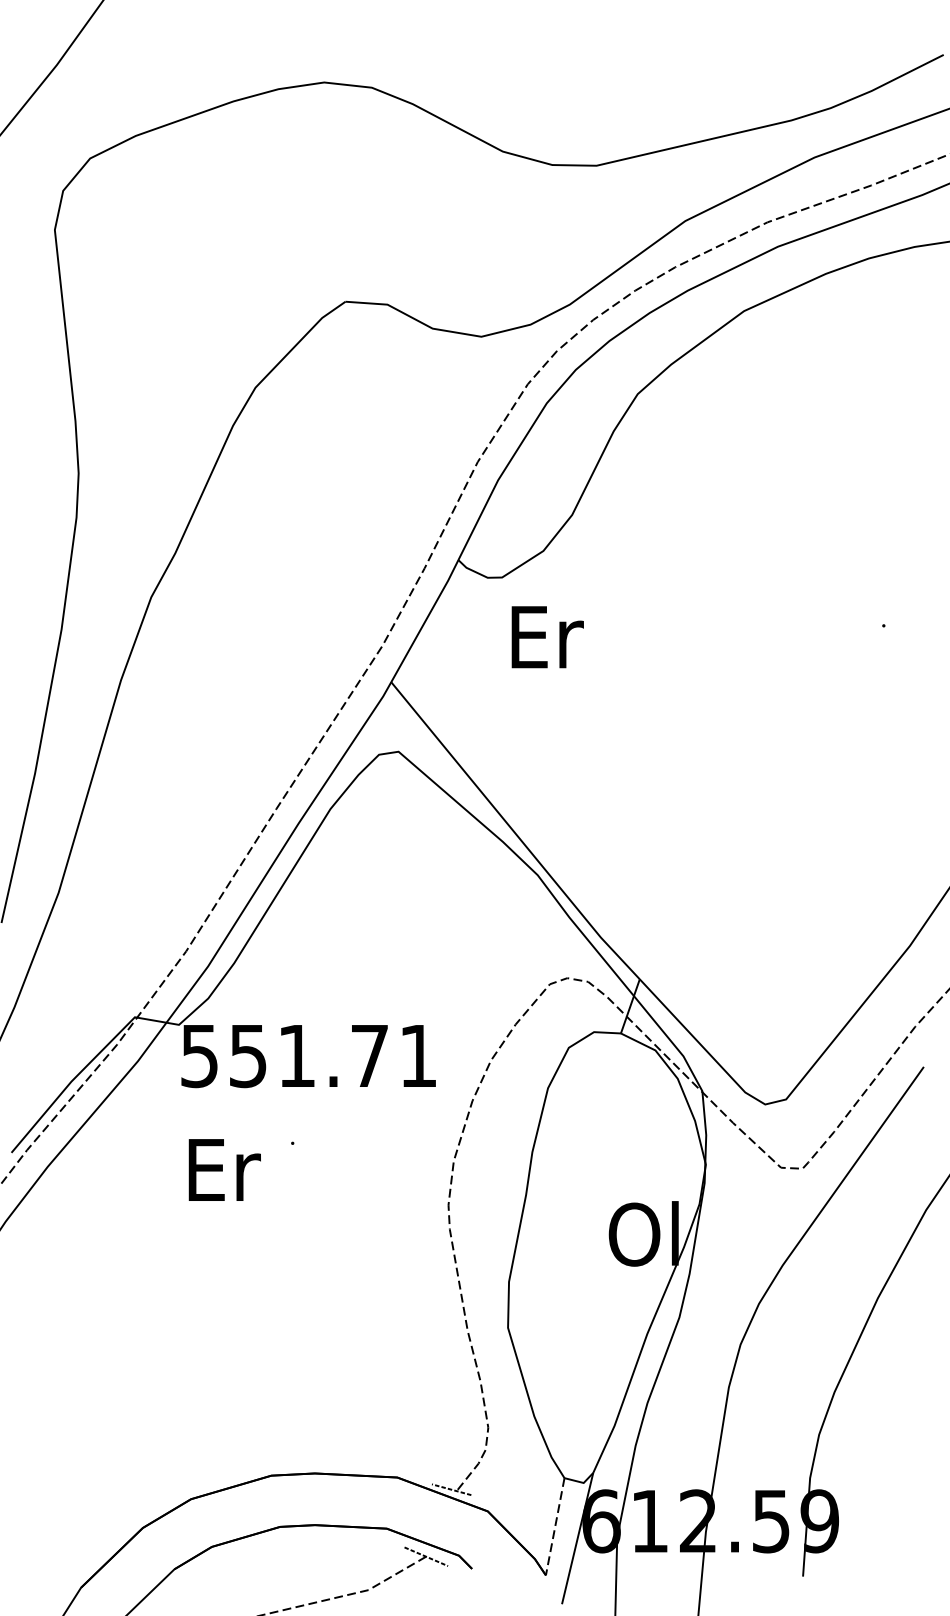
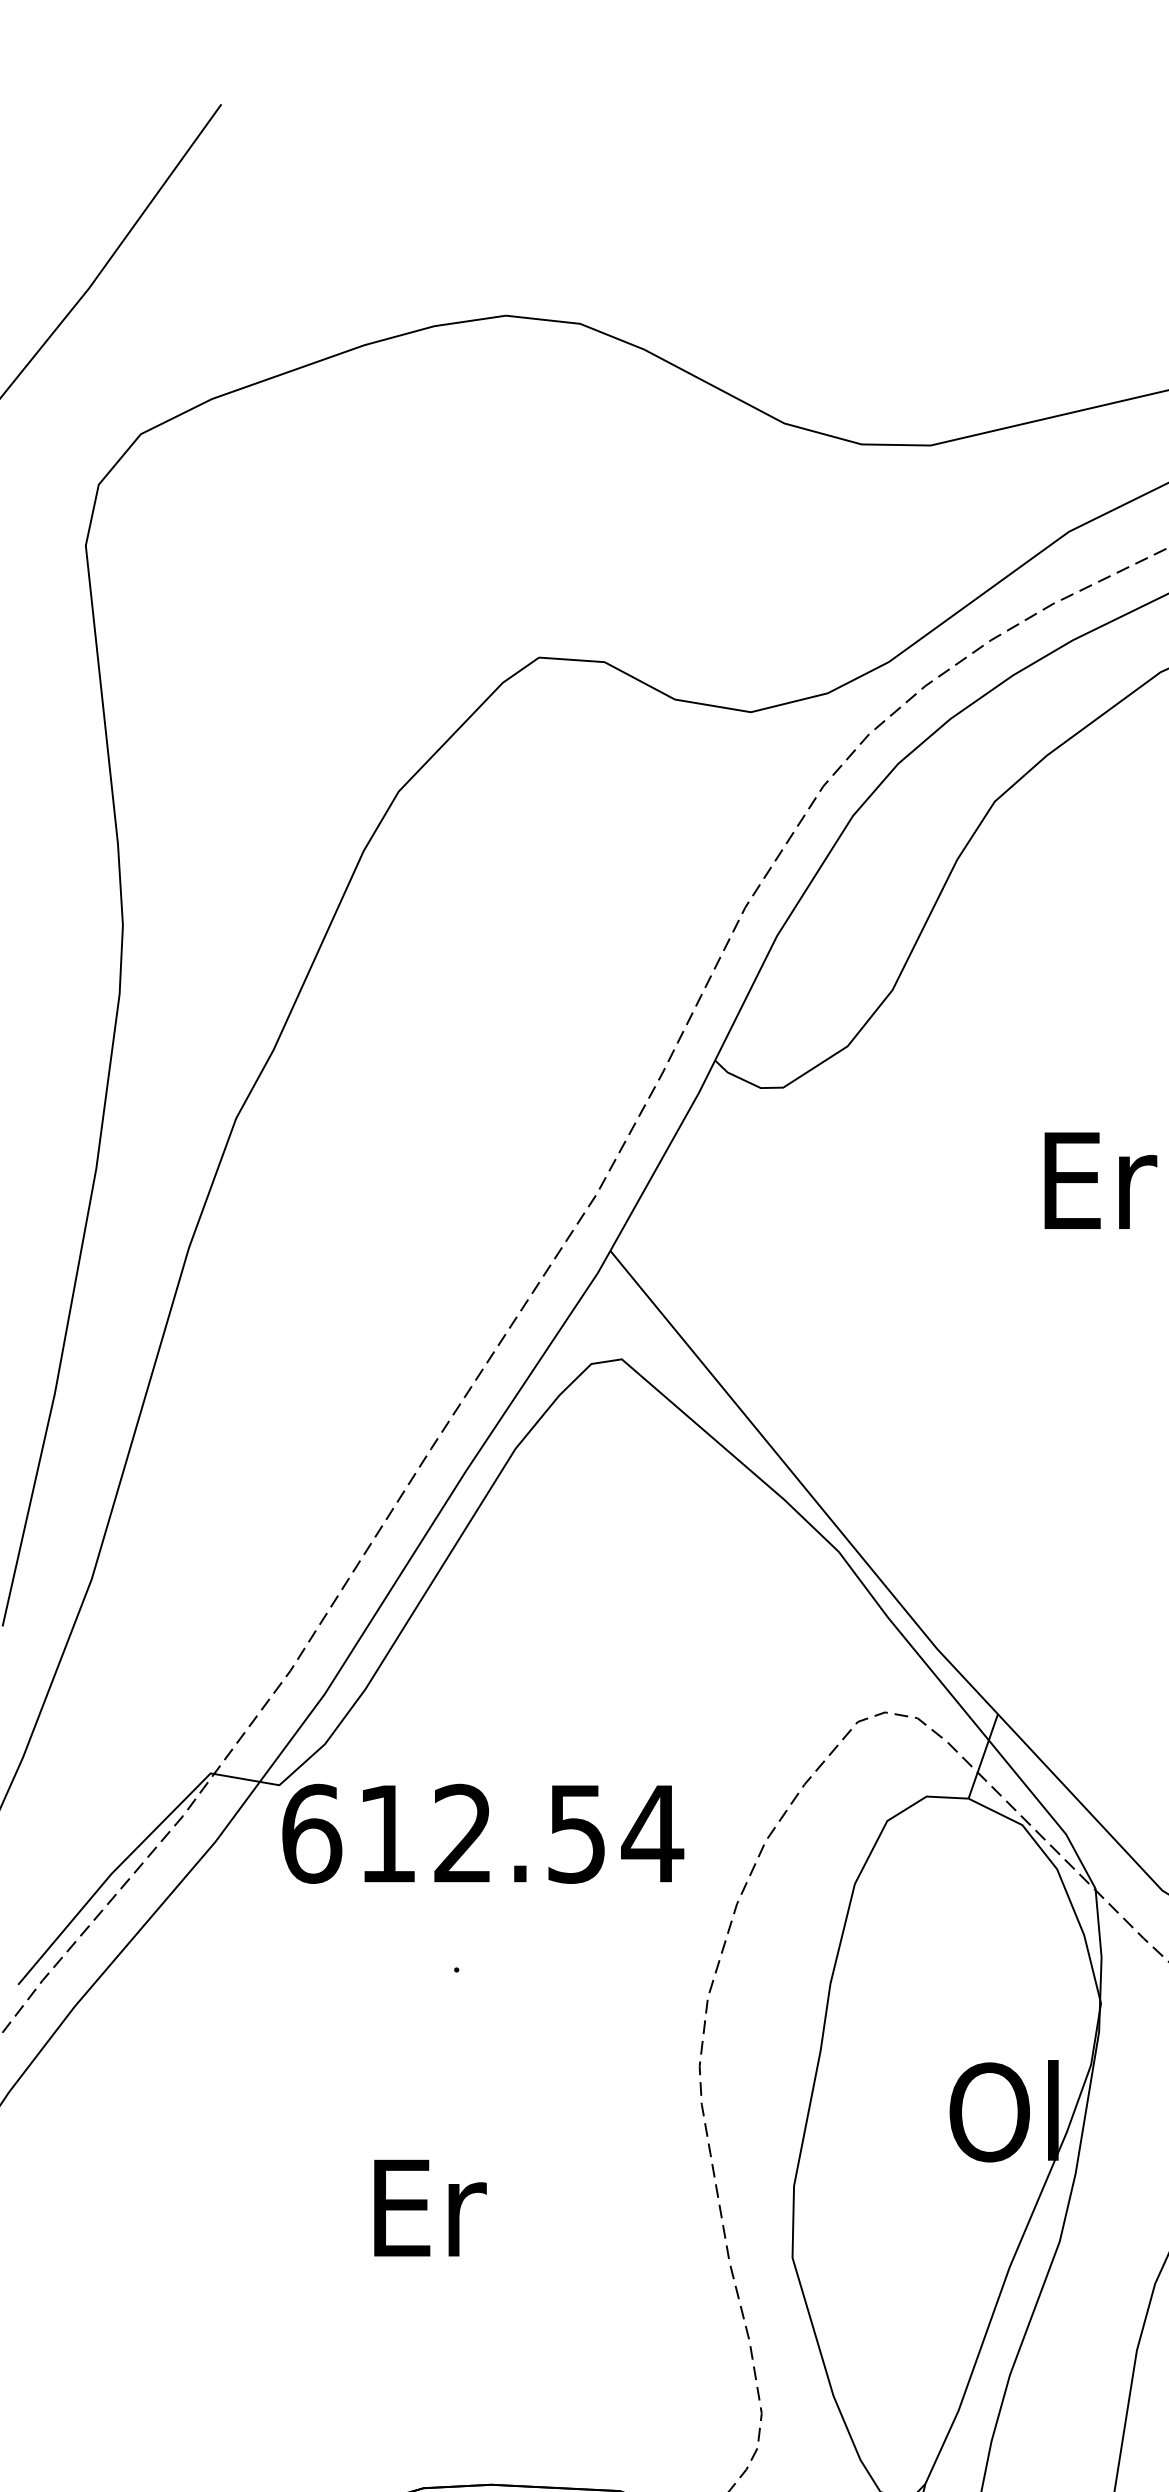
text: (547, 637) -> (1100, 1181), moved
text: (309, 1056) -> (482, 1834), 551.71 -> 612.54
text: (224, 1169) -> (429, 2207), moved

